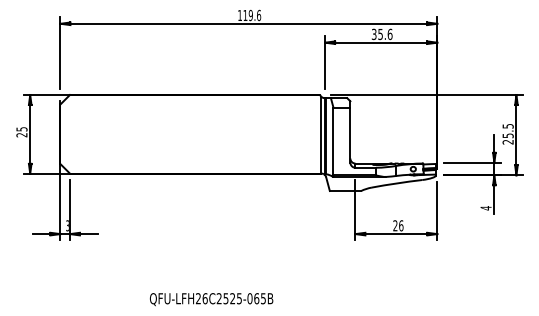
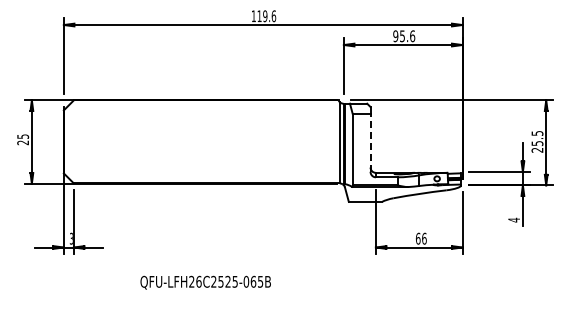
text: (373, 33) -> (395, 35), 35.6 -> 95.6
line: (350, 134) -> (370, 142), solid -> dashed
text: (394, 225) -> (417, 238), 26 -> 66
text: (211, 299) -> (205, 282), moved

